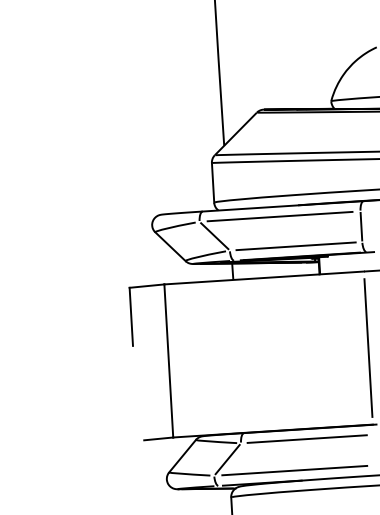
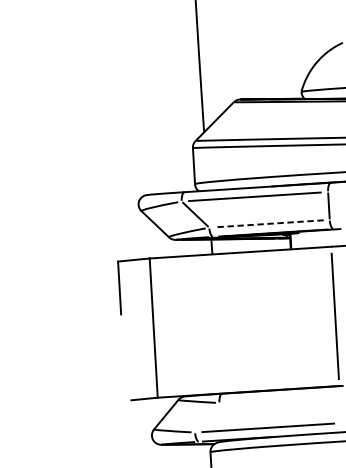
line: (296, 246) -> (269, 223), solid -> dashed
line: (306, 438) -> (278, 398), removed
line: (227, 459) -> (207, 417), removed

